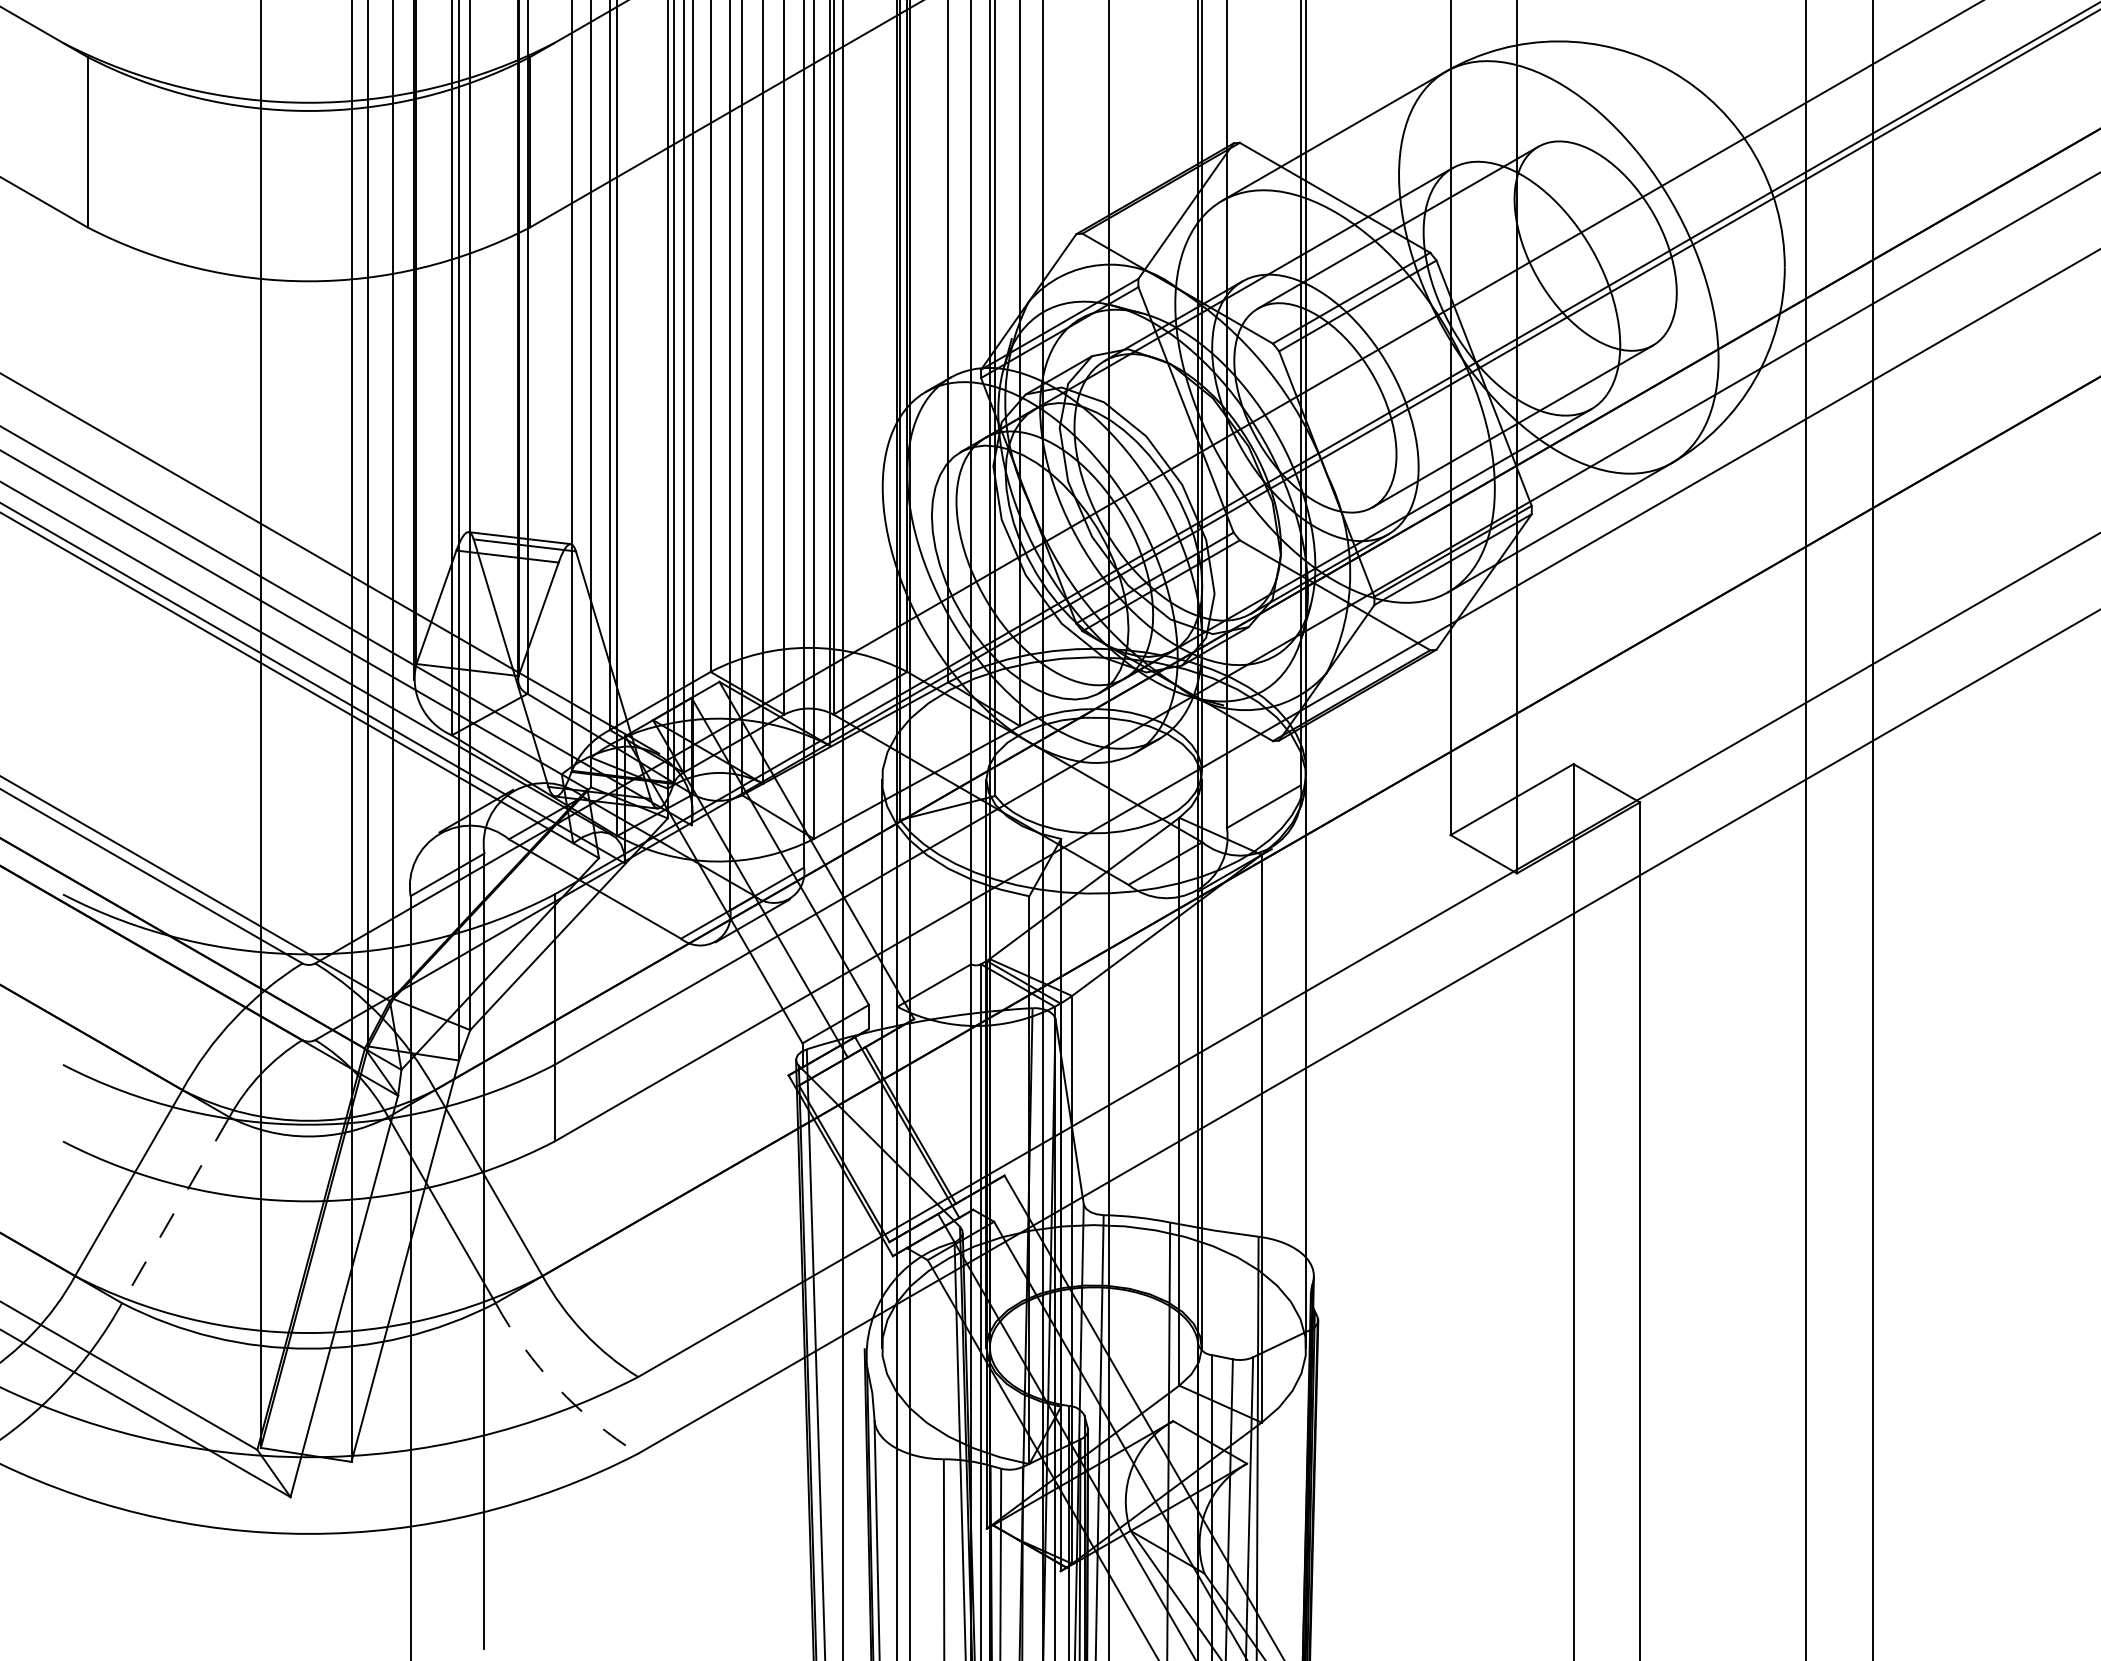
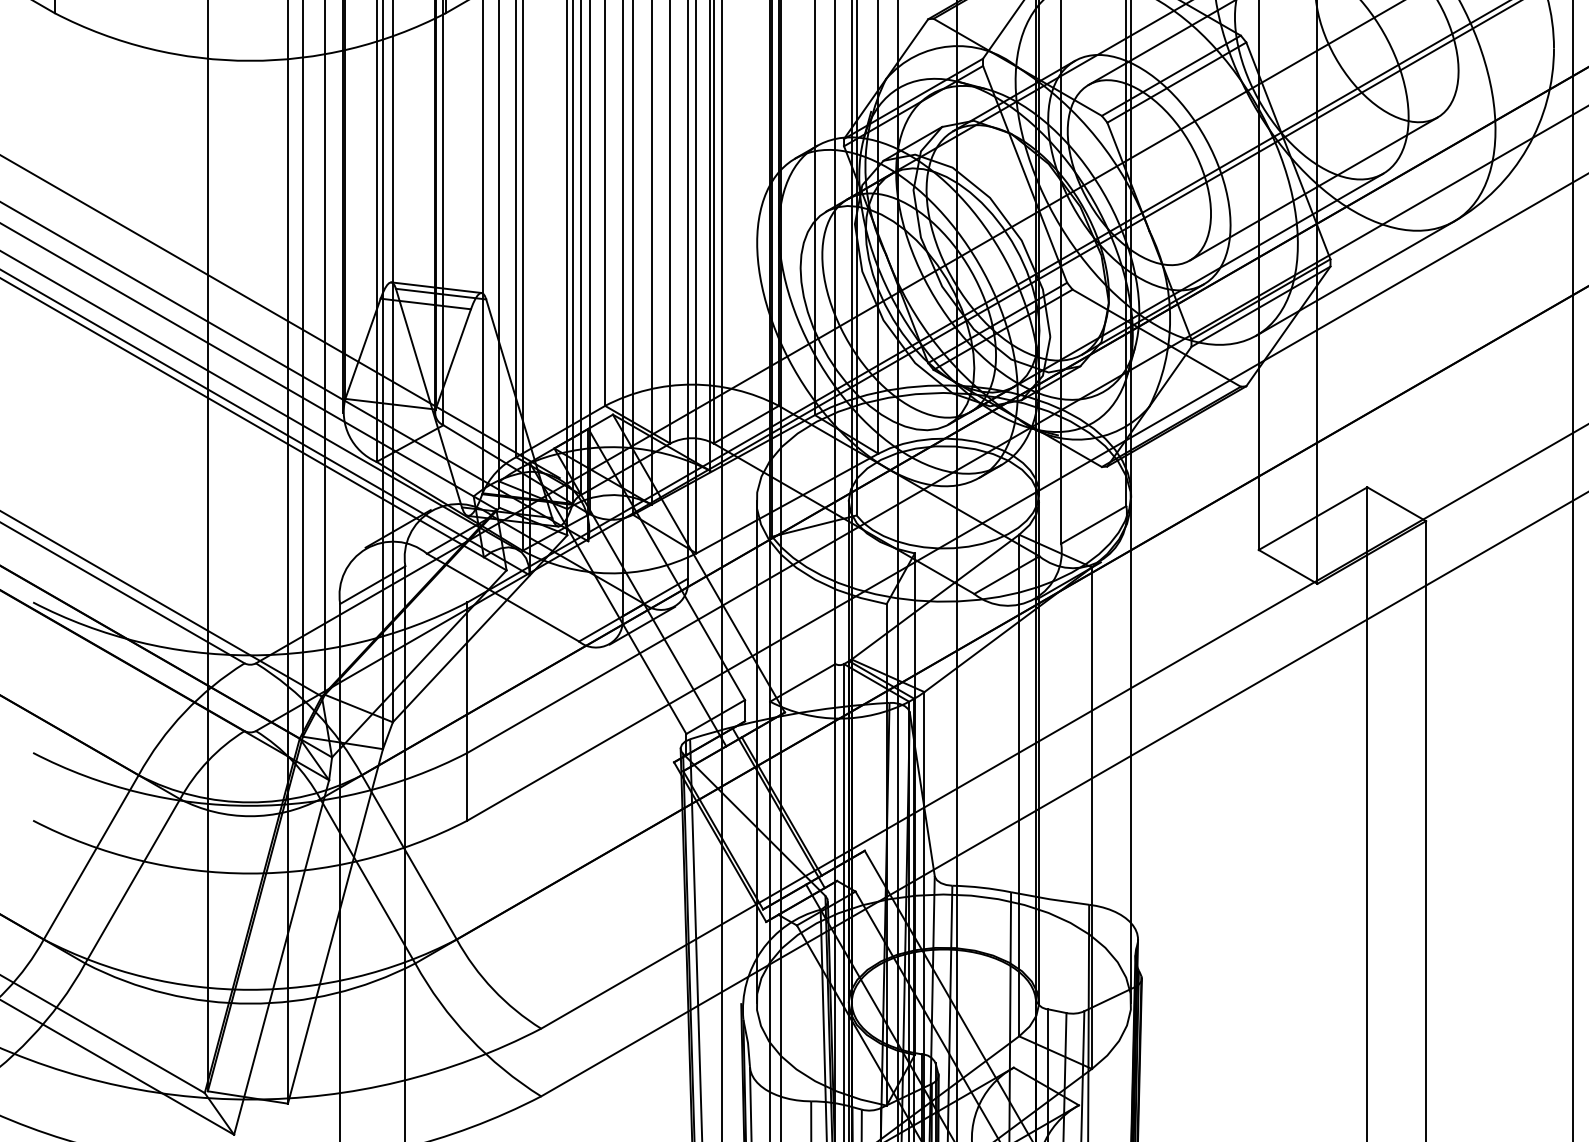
line: (175, 1210) -> (132, 881), dashed -> solid
arc: (557, 1387) -> (469, 1037), dashed -> solid

